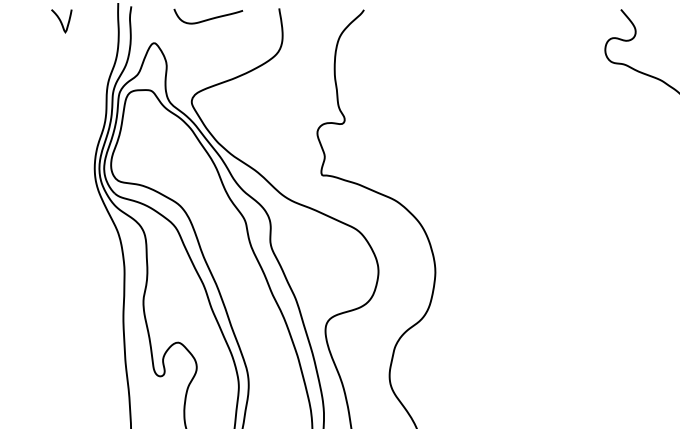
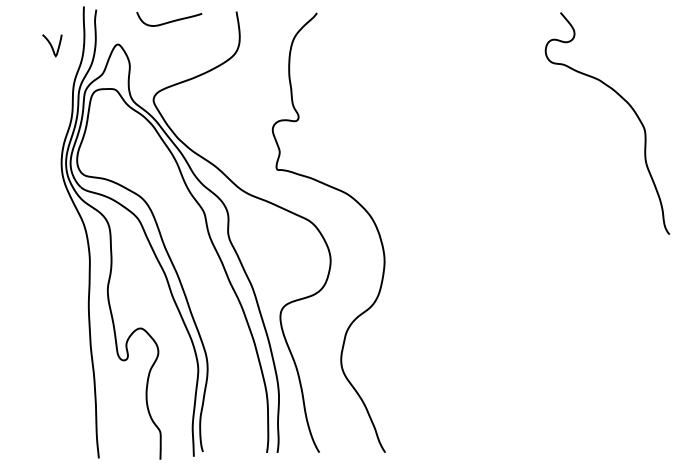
curve: (61, 21) -> (52, 45), moved

